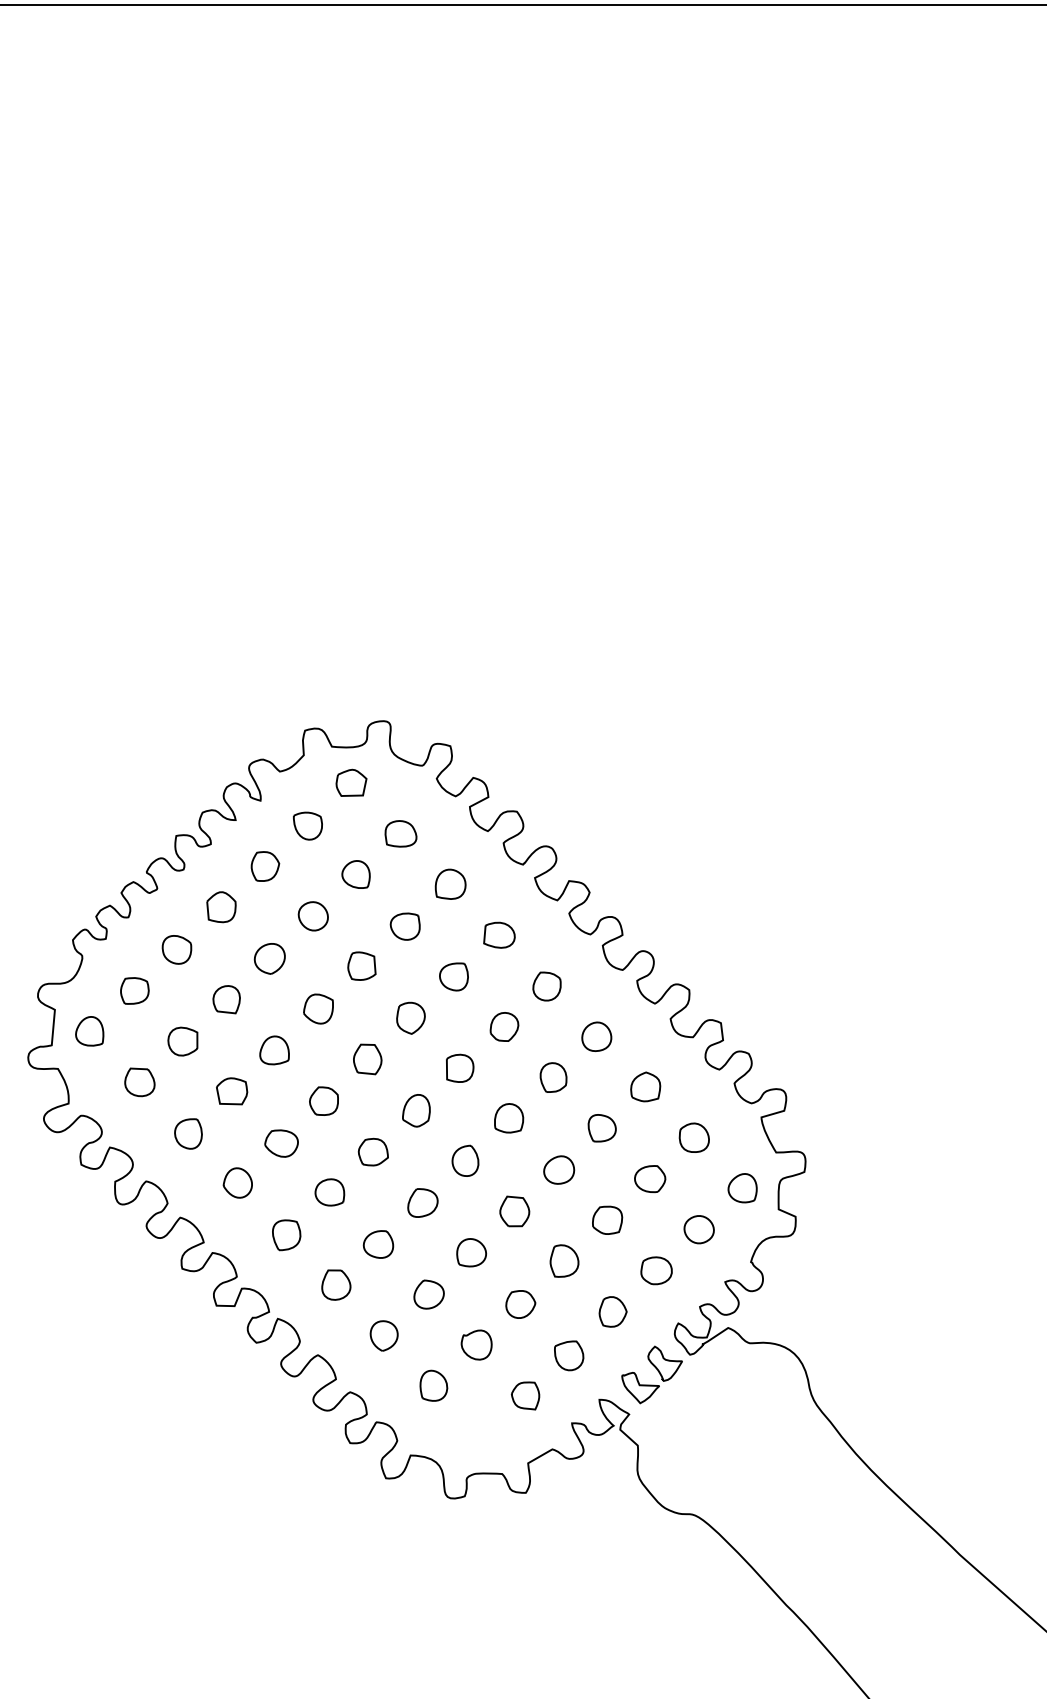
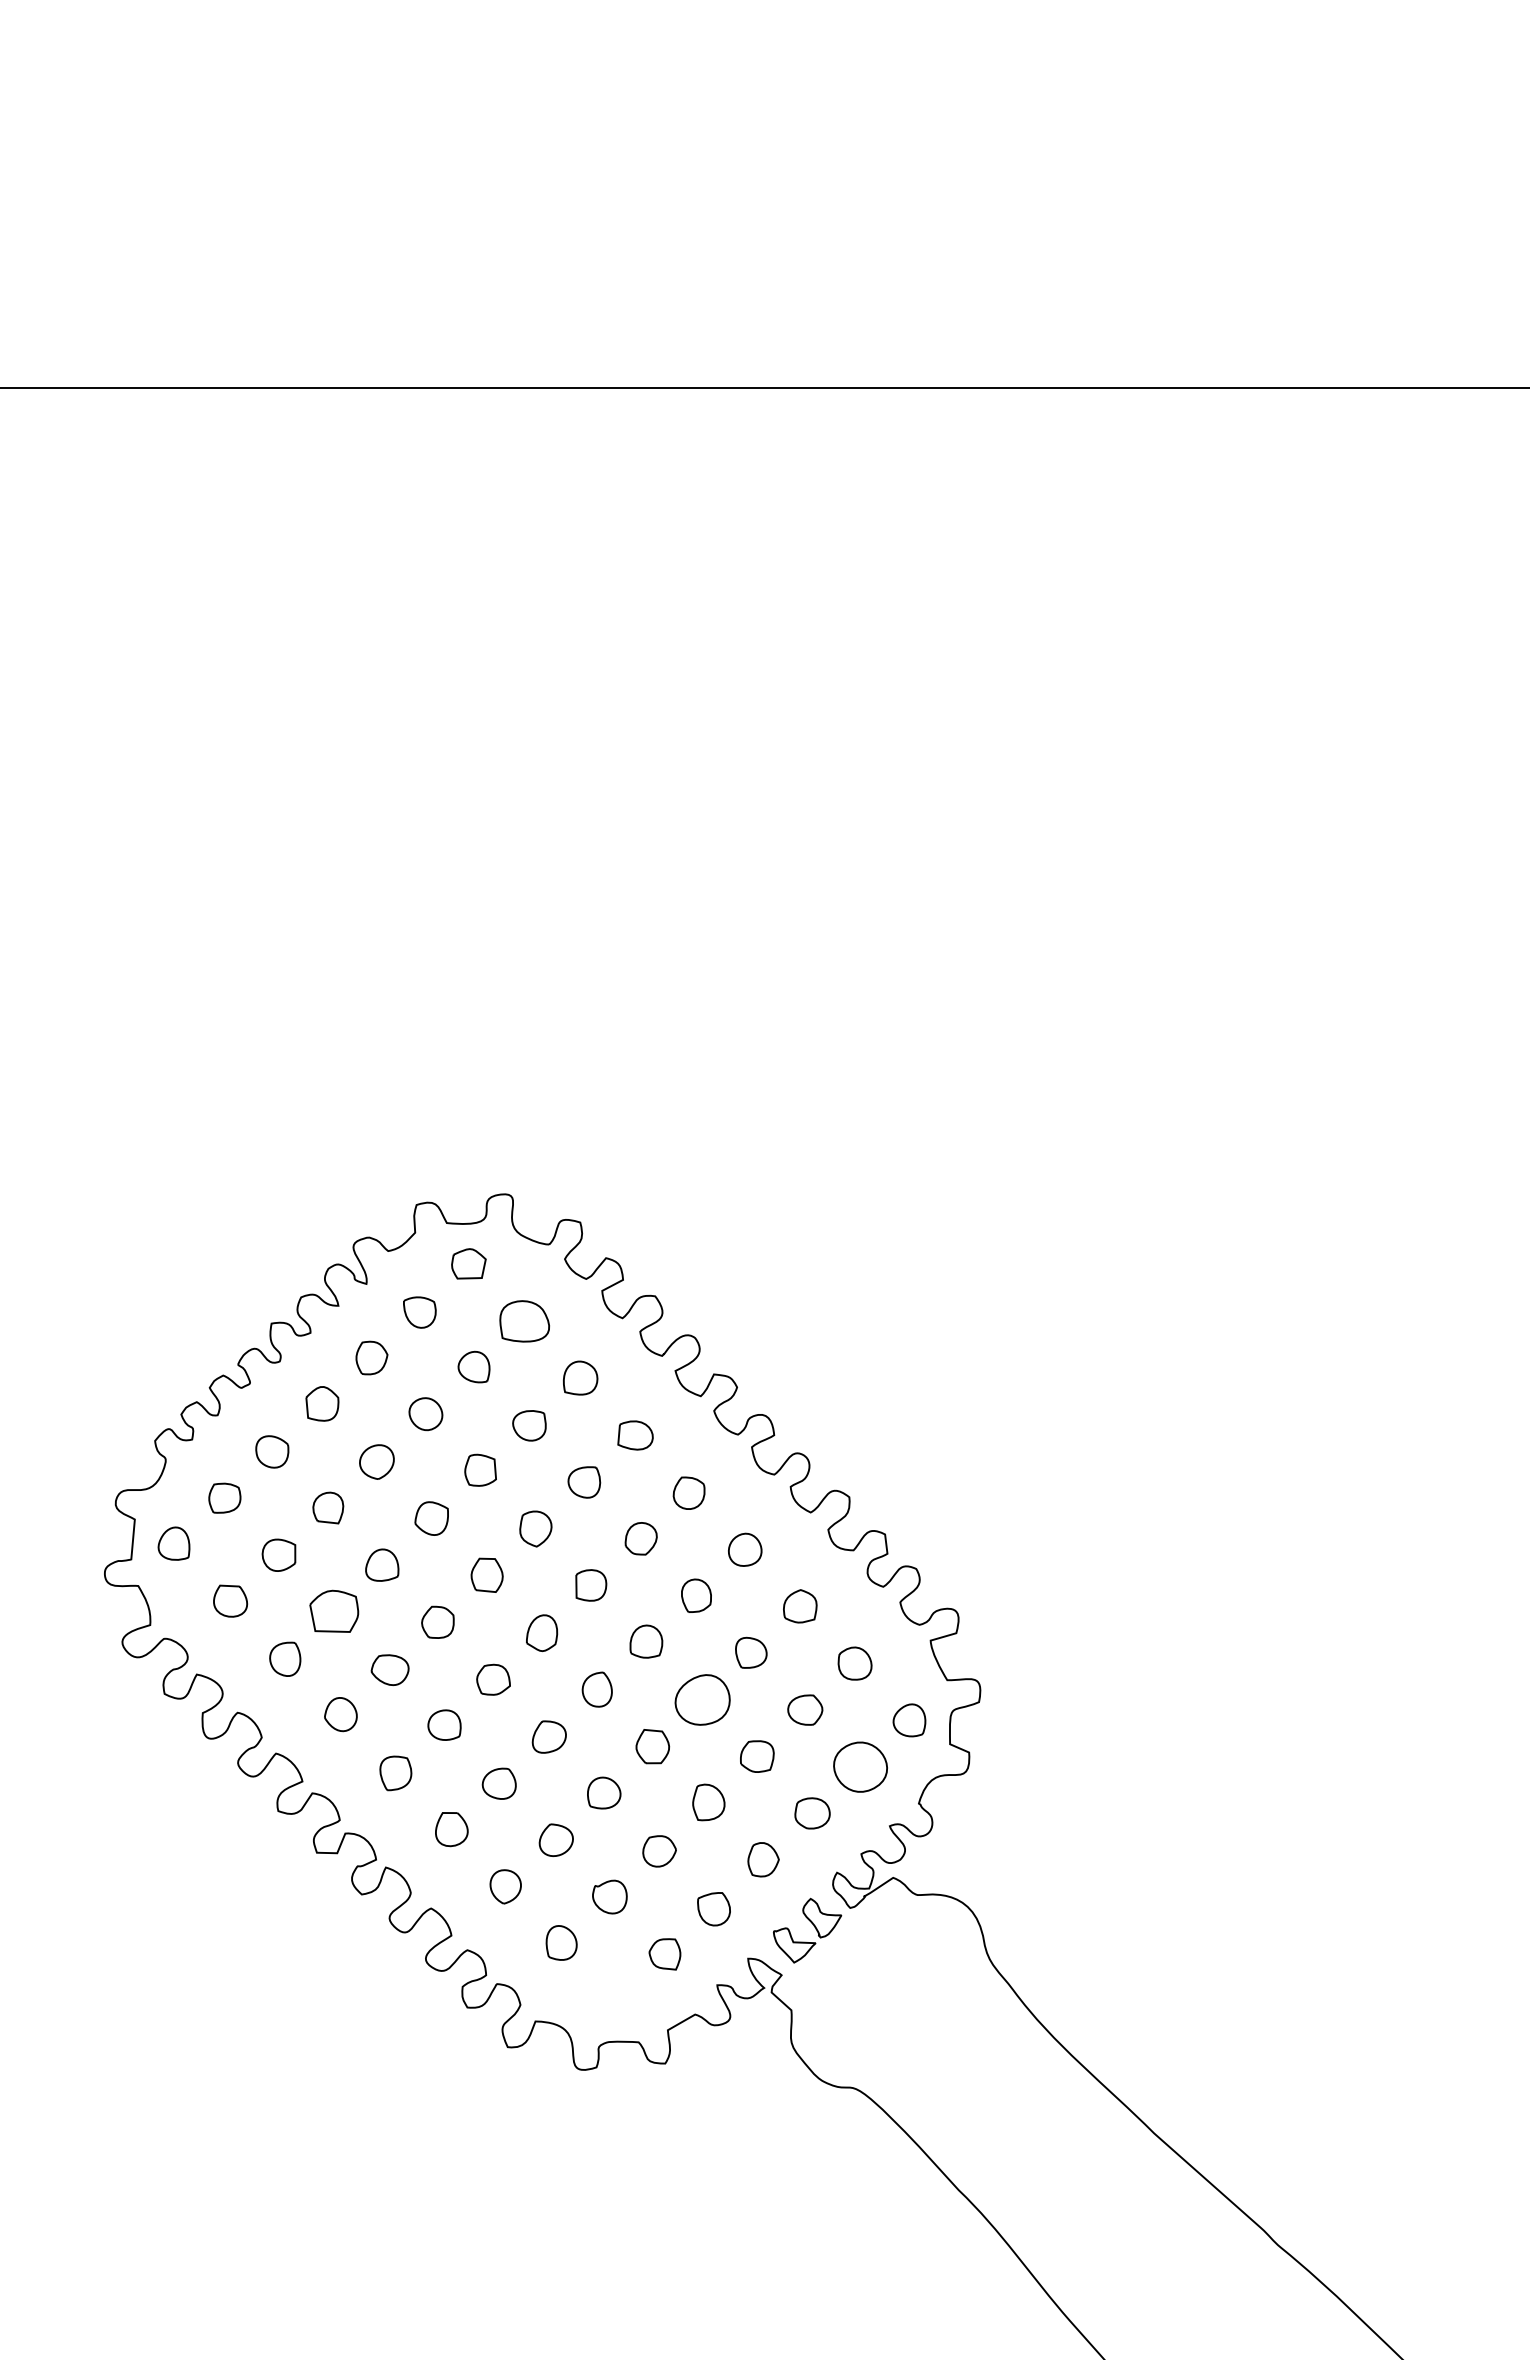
part: (400, 833) -> (524, 1320), size x1.4
part: (232, 1090) -> (334, 1610), size x1.4
part: (558, 1169) -> (702, 1699), size x1.6
part: (699, 1229) -> (860, 1766), size x1.6

